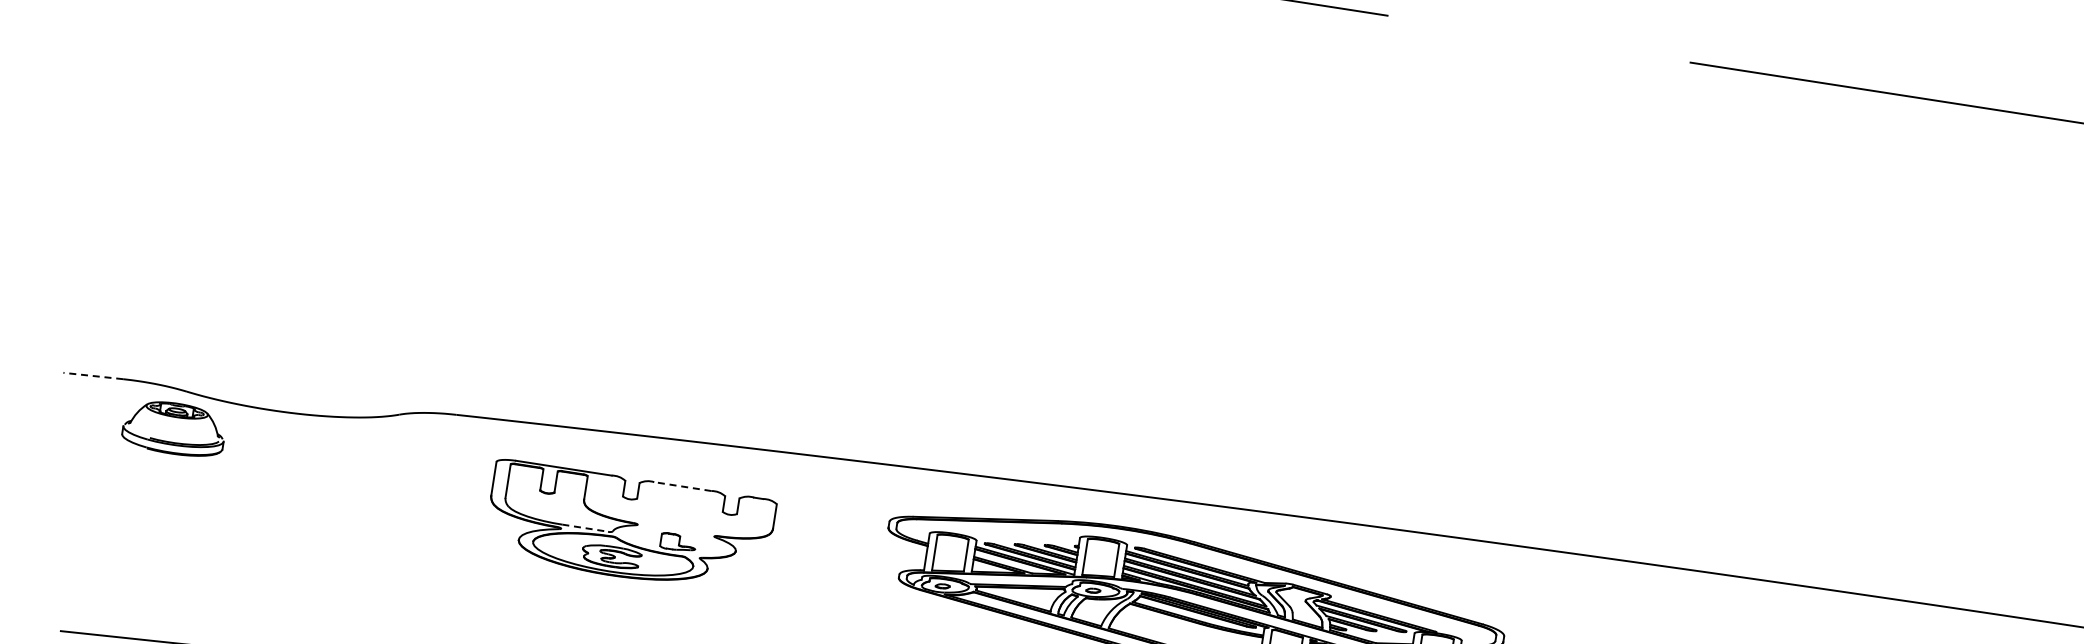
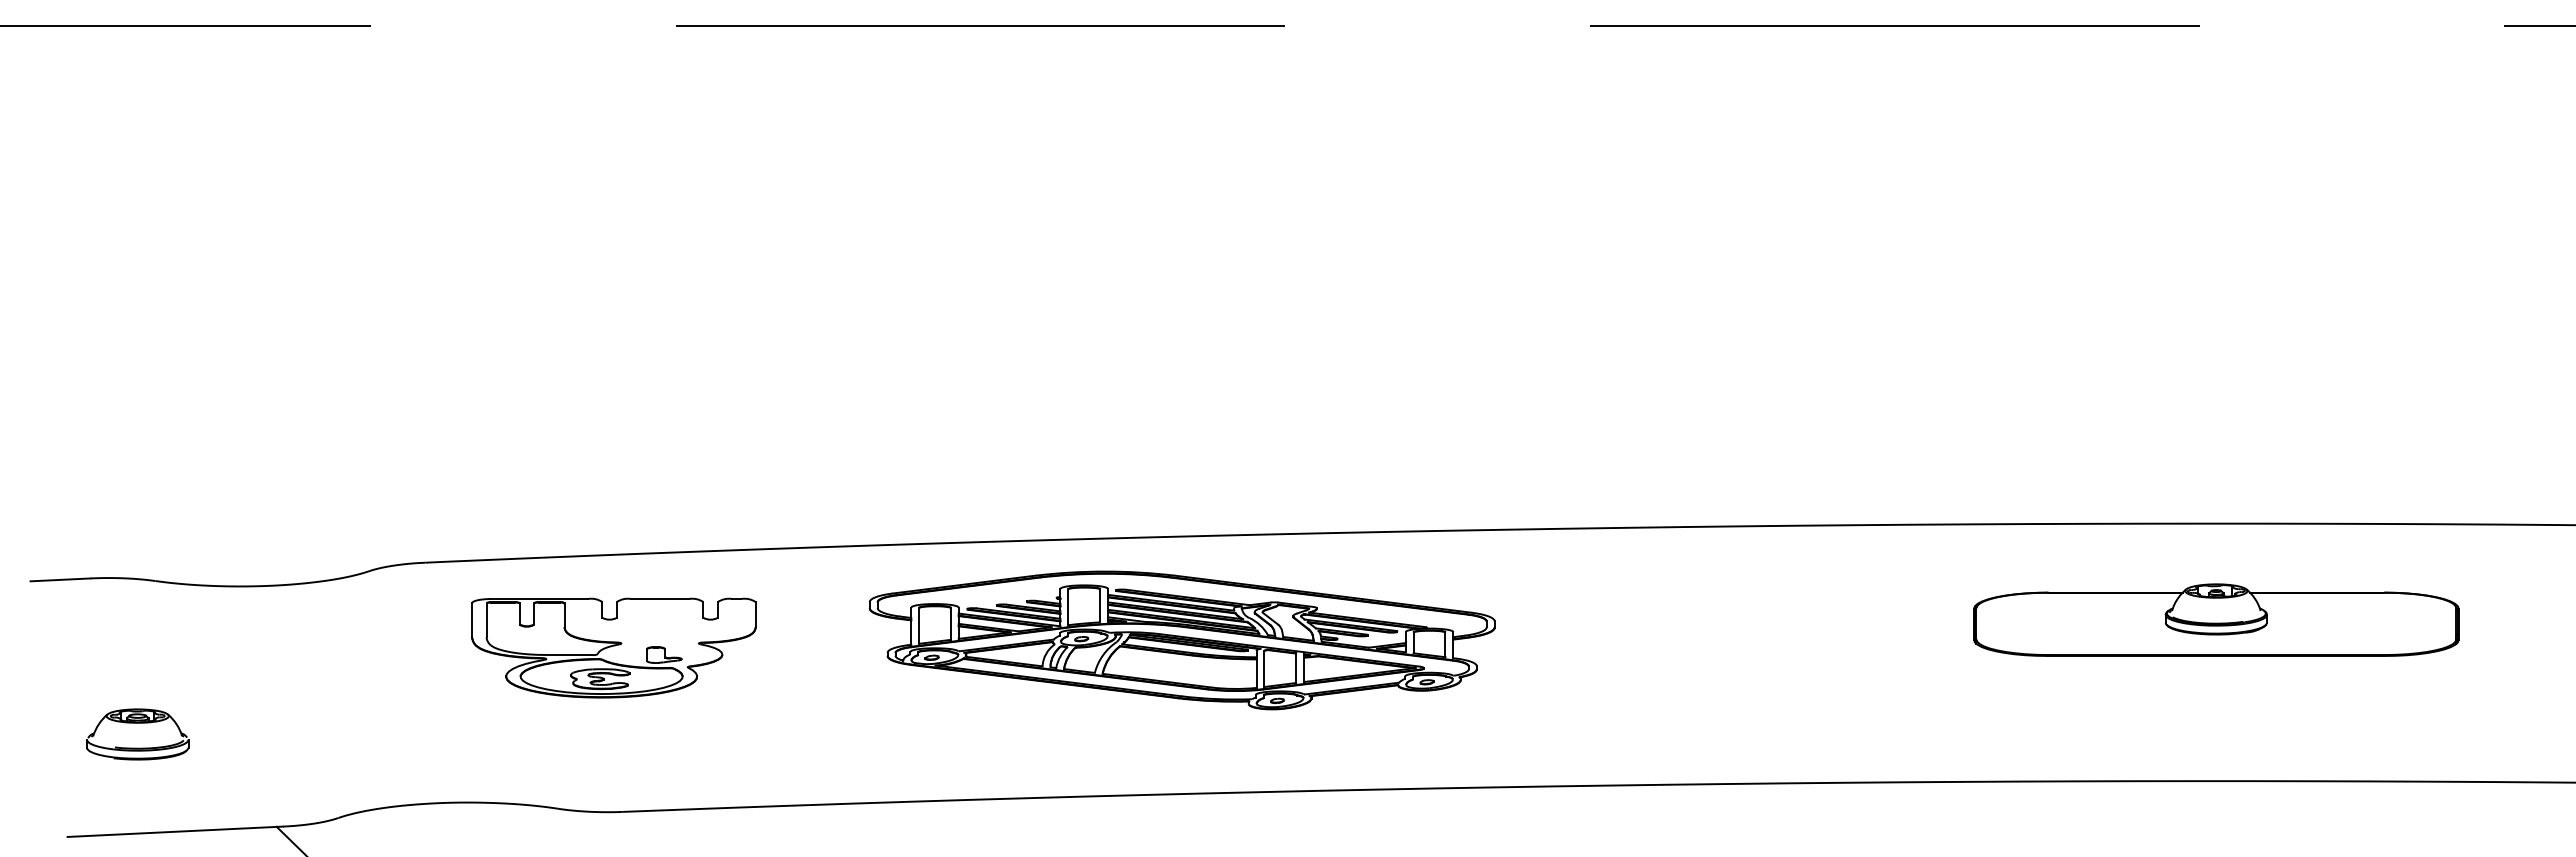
line: (93, 375) -> (60, 579), dashed -> solid
part: (175, 417) -> (137, 723), moved
line: (683, 486) -> (660, 598), dashed -> solid
line: (585, 527) -> (570, 654), dashed -> solid

